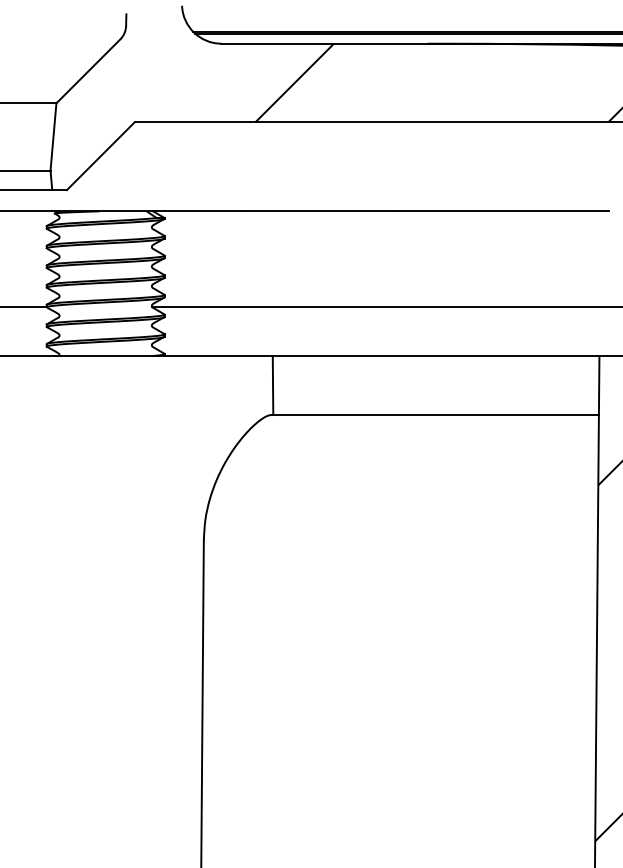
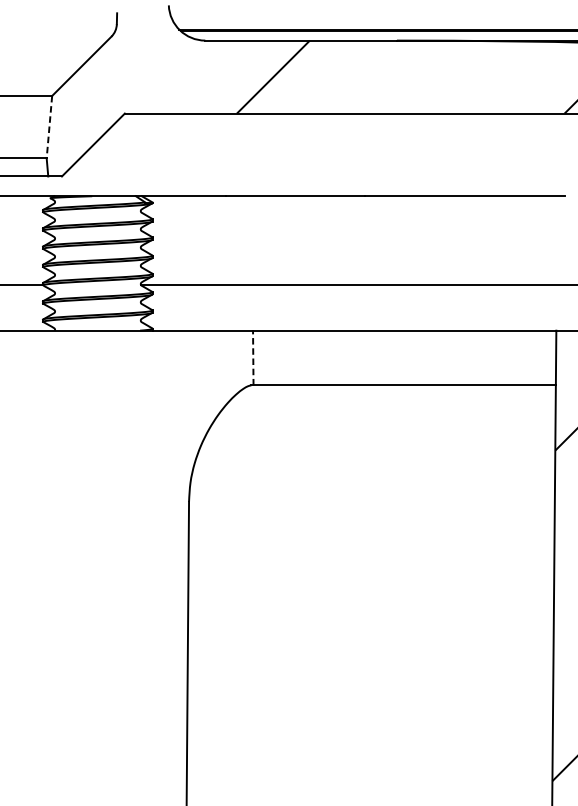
line: (53, 136) -> (49, 126), solid -> dashed
line: (273, 385) -> (253, 357), solid -> dashed

